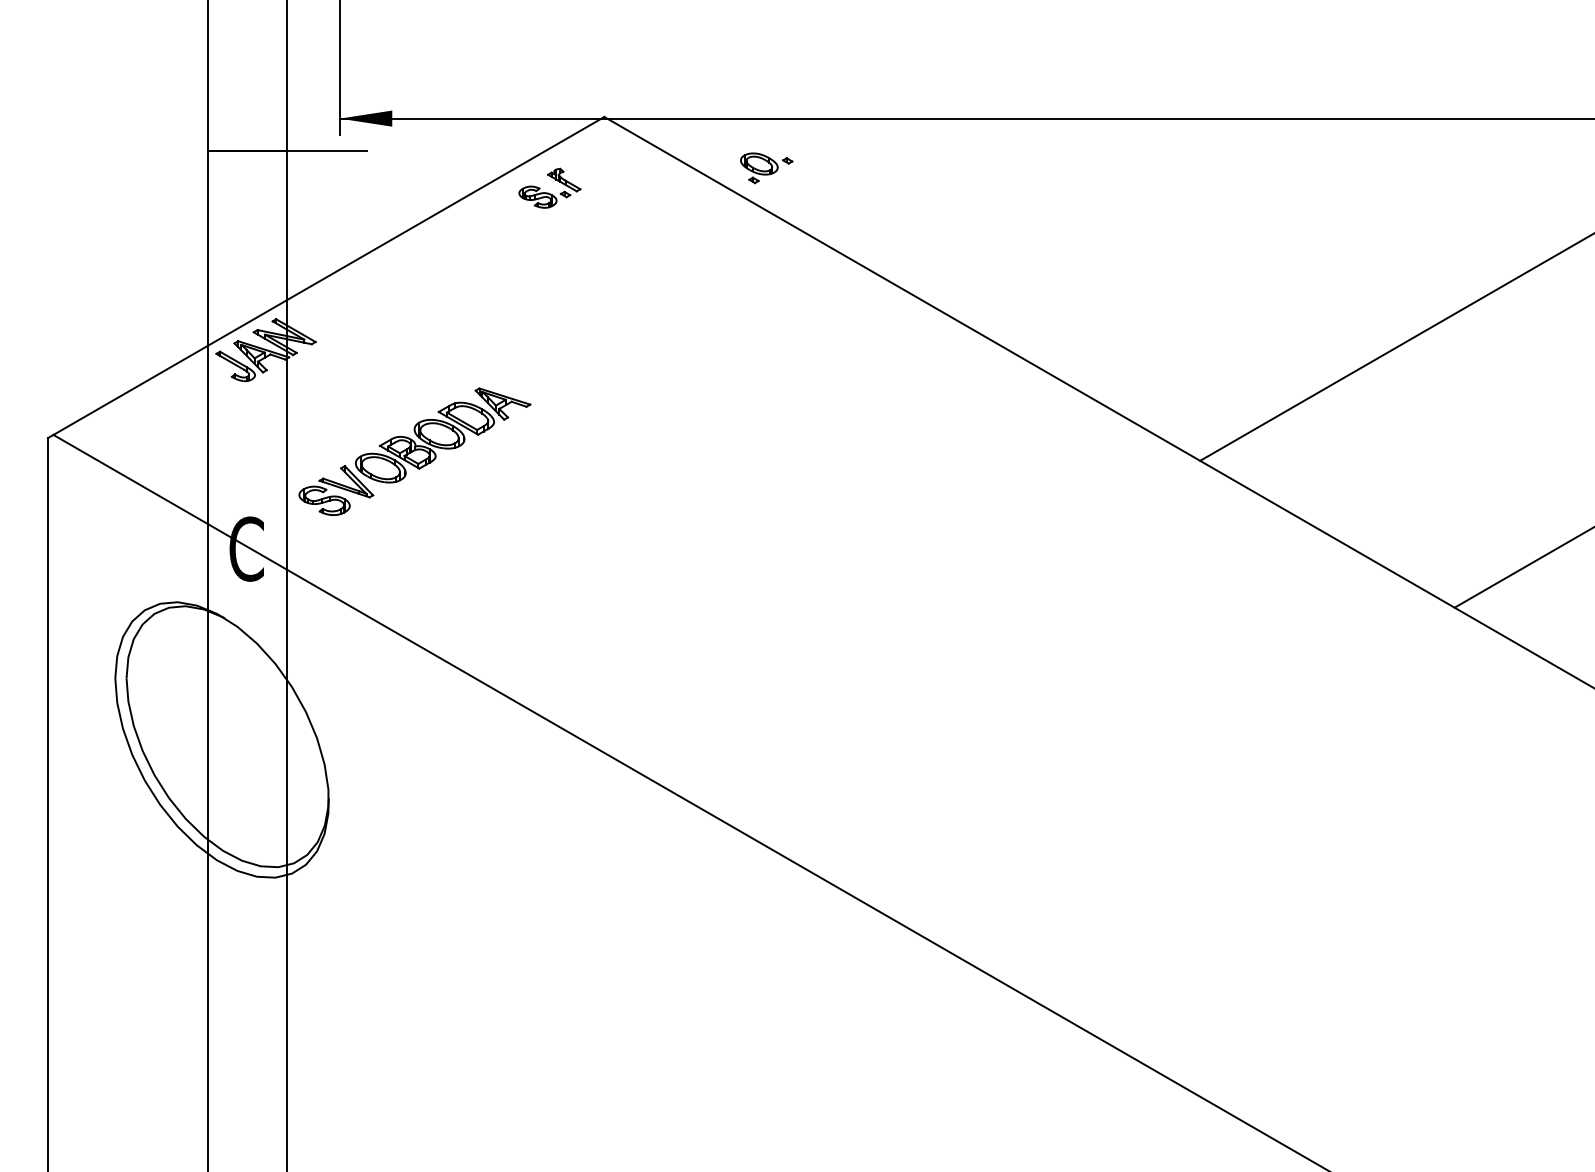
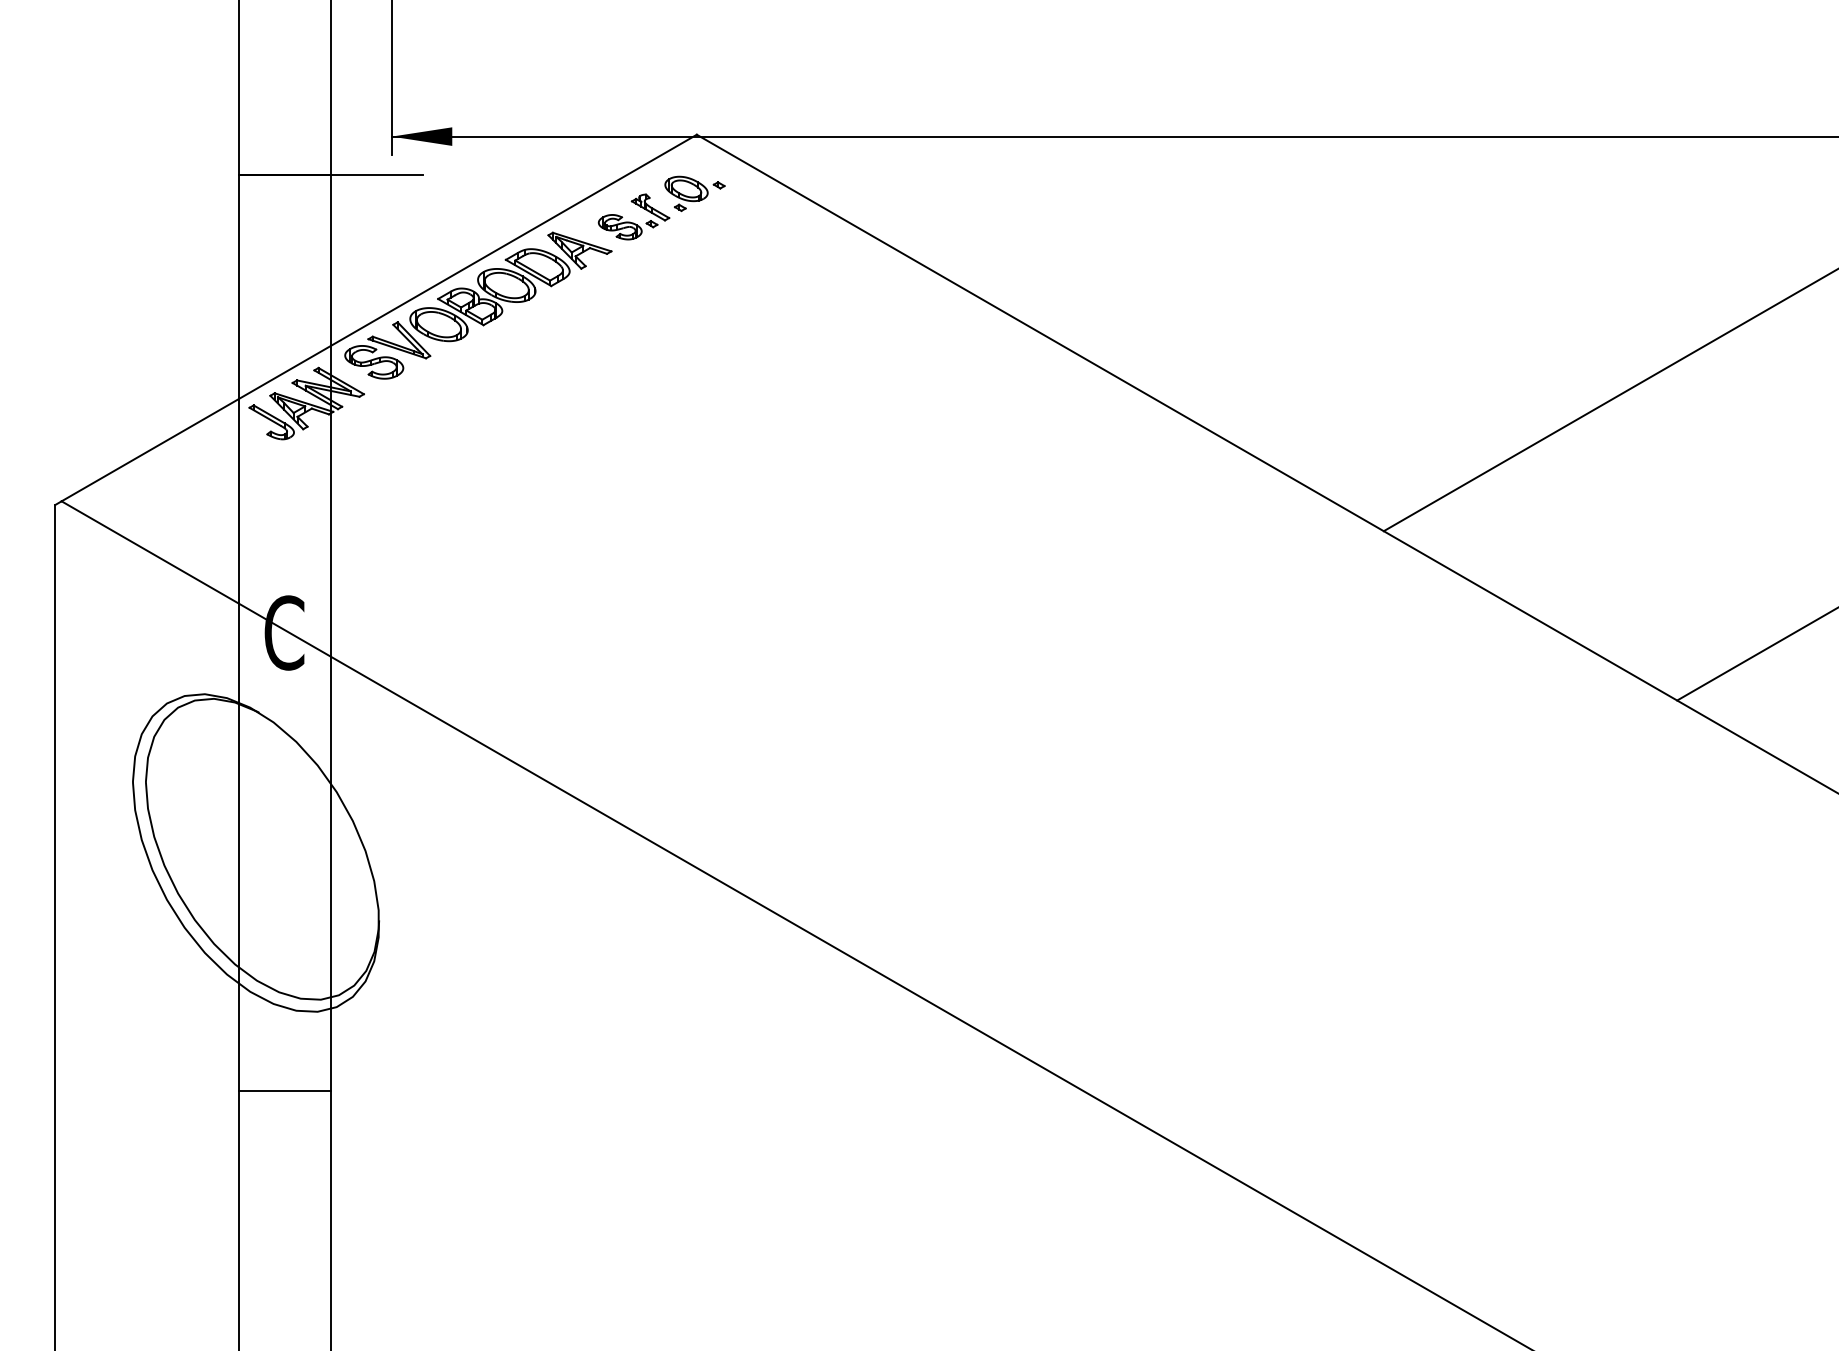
part: (766, 167) -> (694, 193), moved
part: (415, 451) -> (478, 305), moved
line: (247, 946) -> (285, 1091), added

